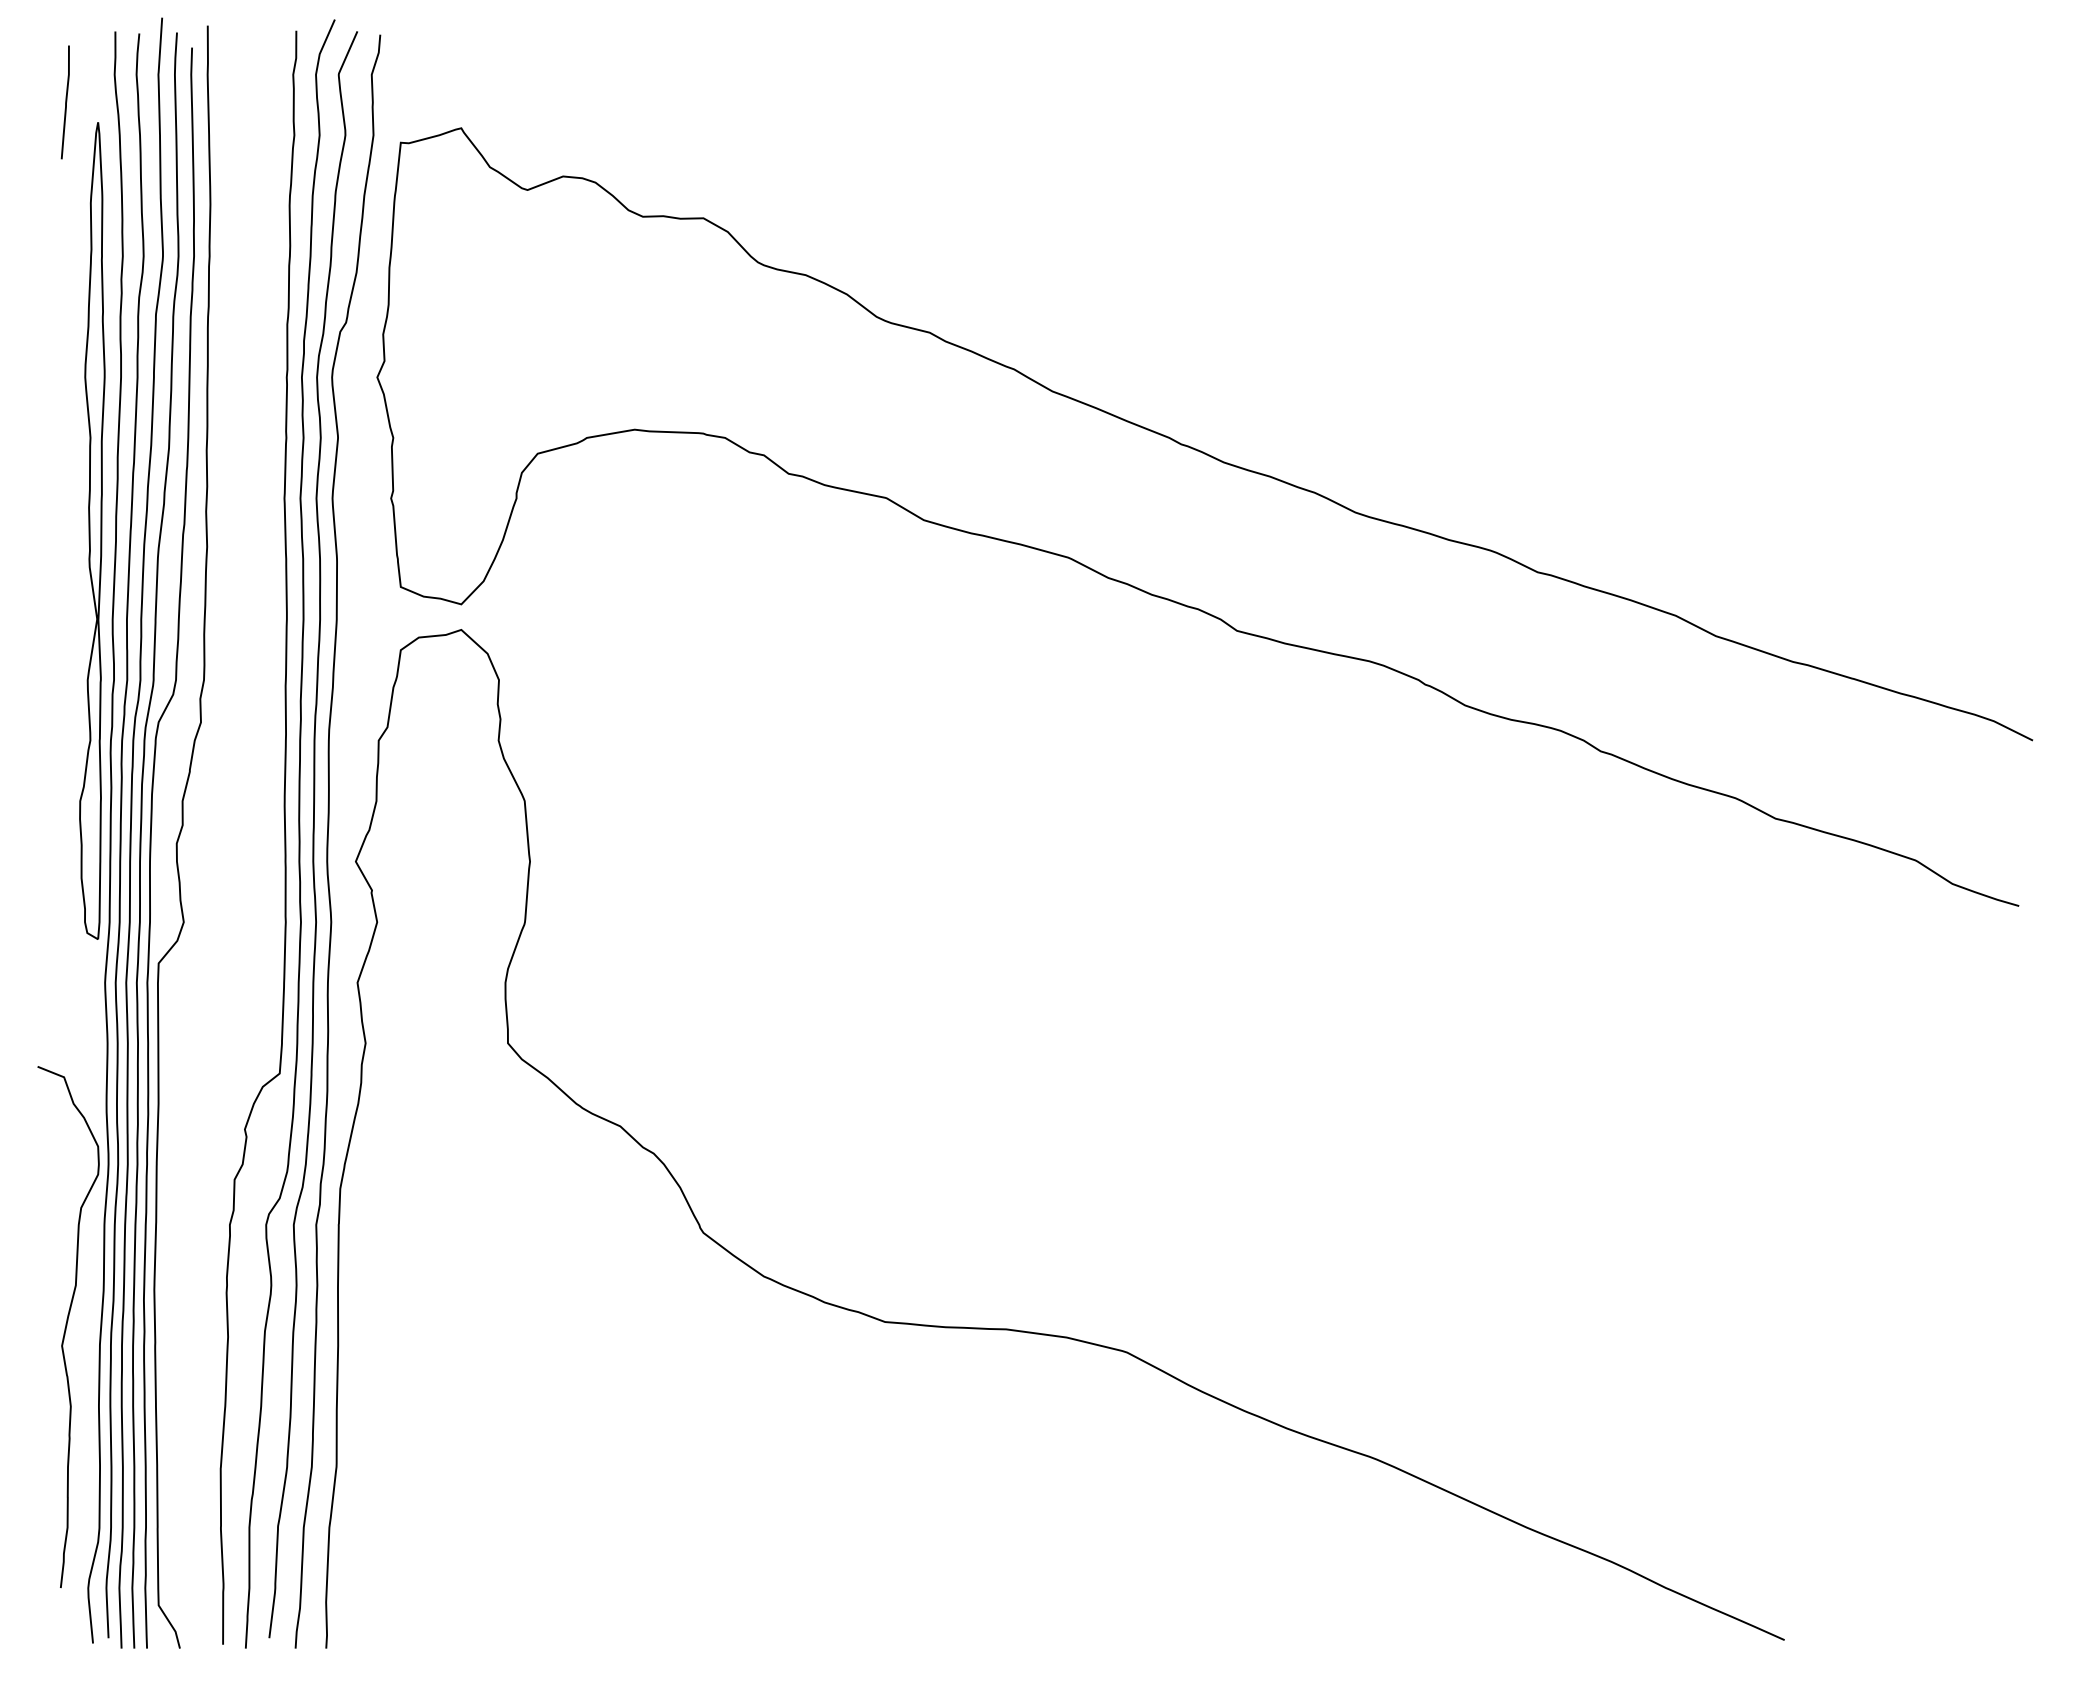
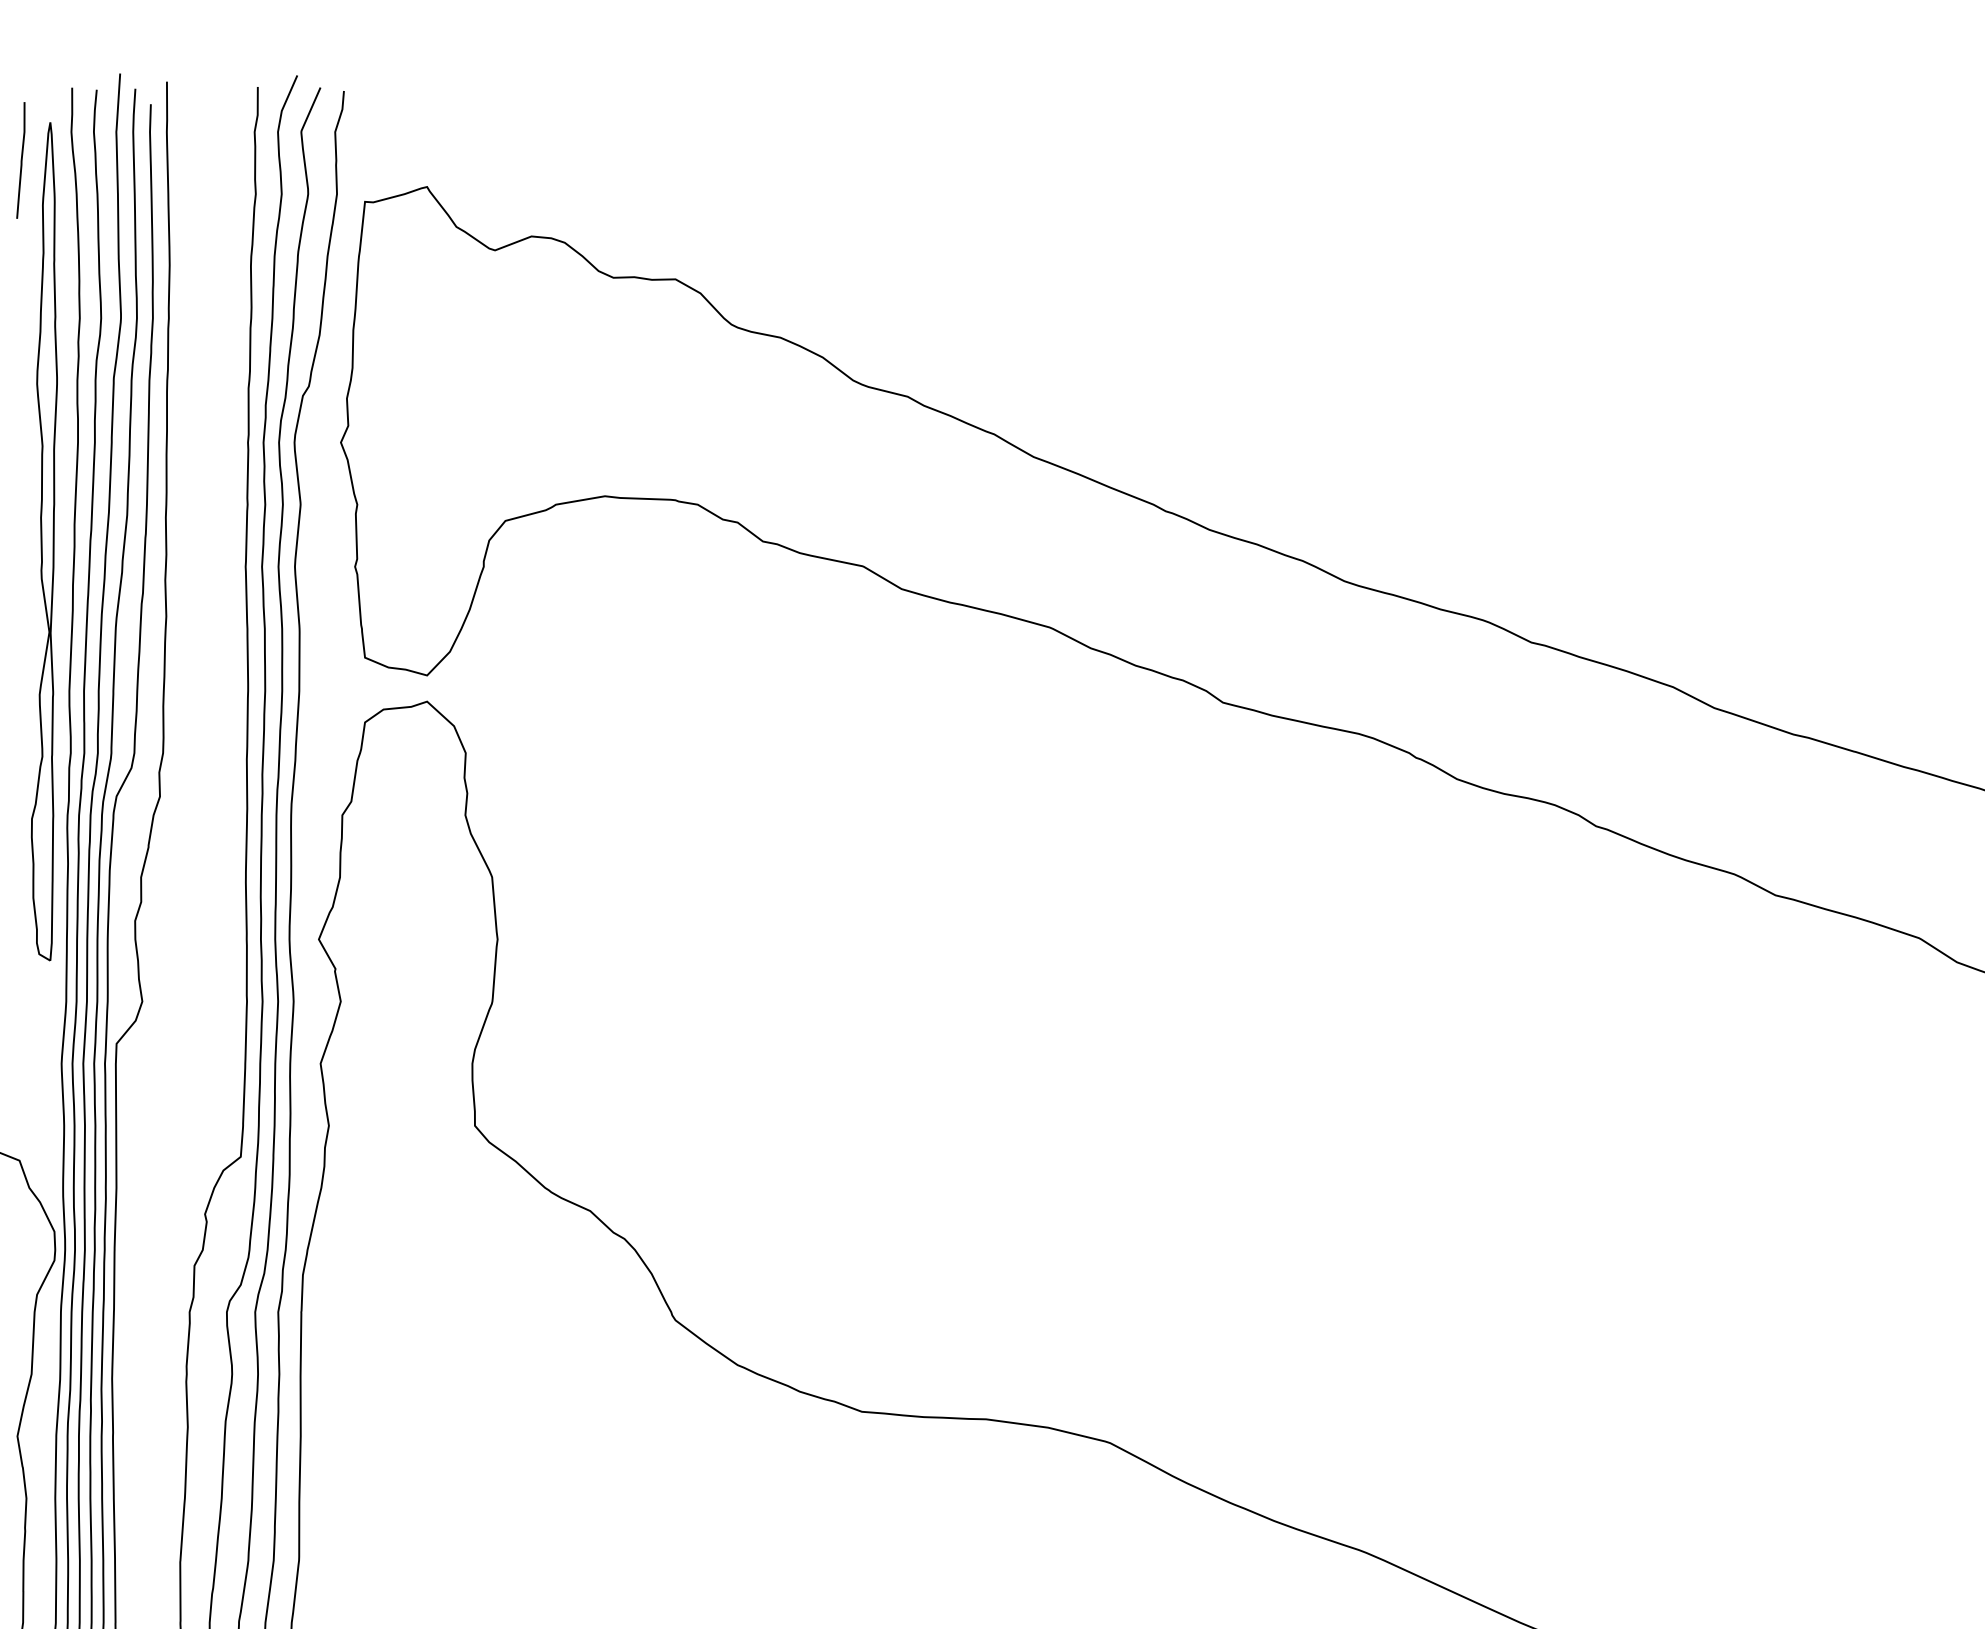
part: (92, 530) -> (44, 541), moved

